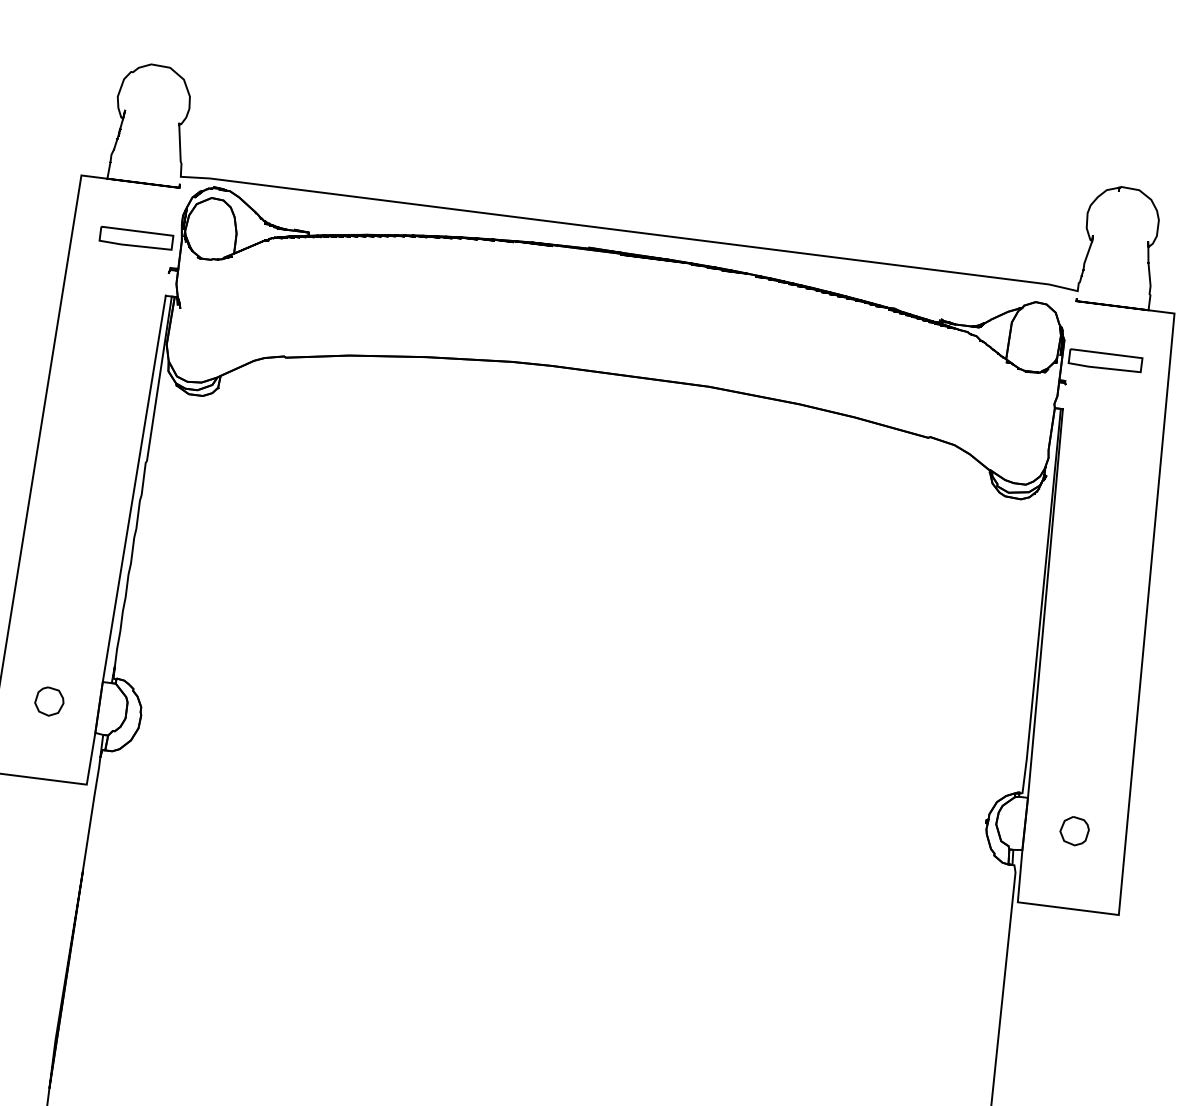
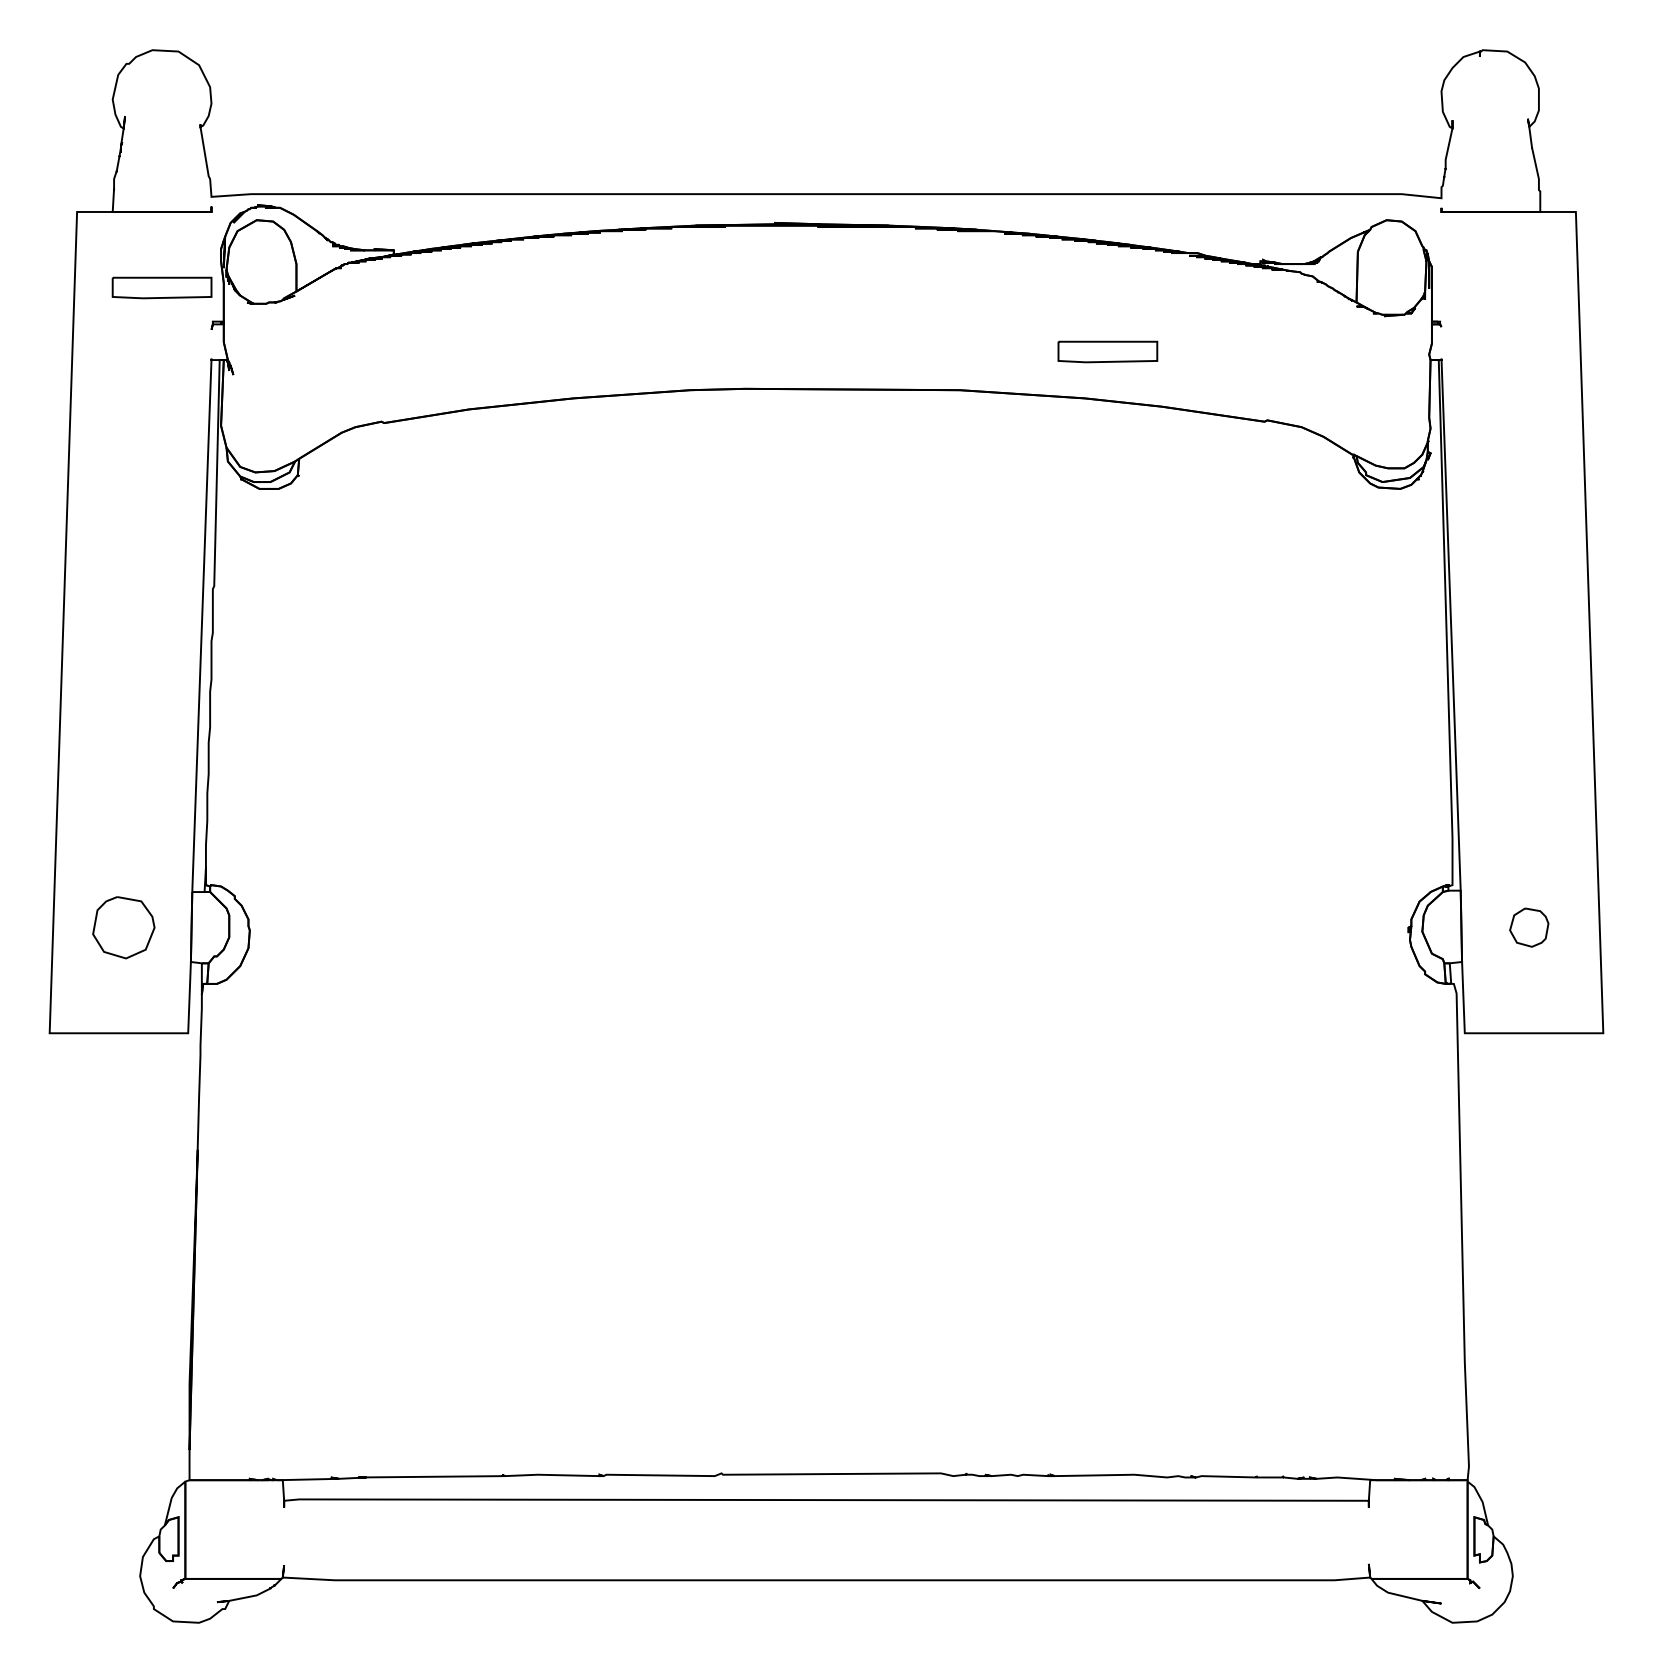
part: (1105, 360) -> (1107, 351), moved
part: (49, 701) -> (123, 927), size x1.6

